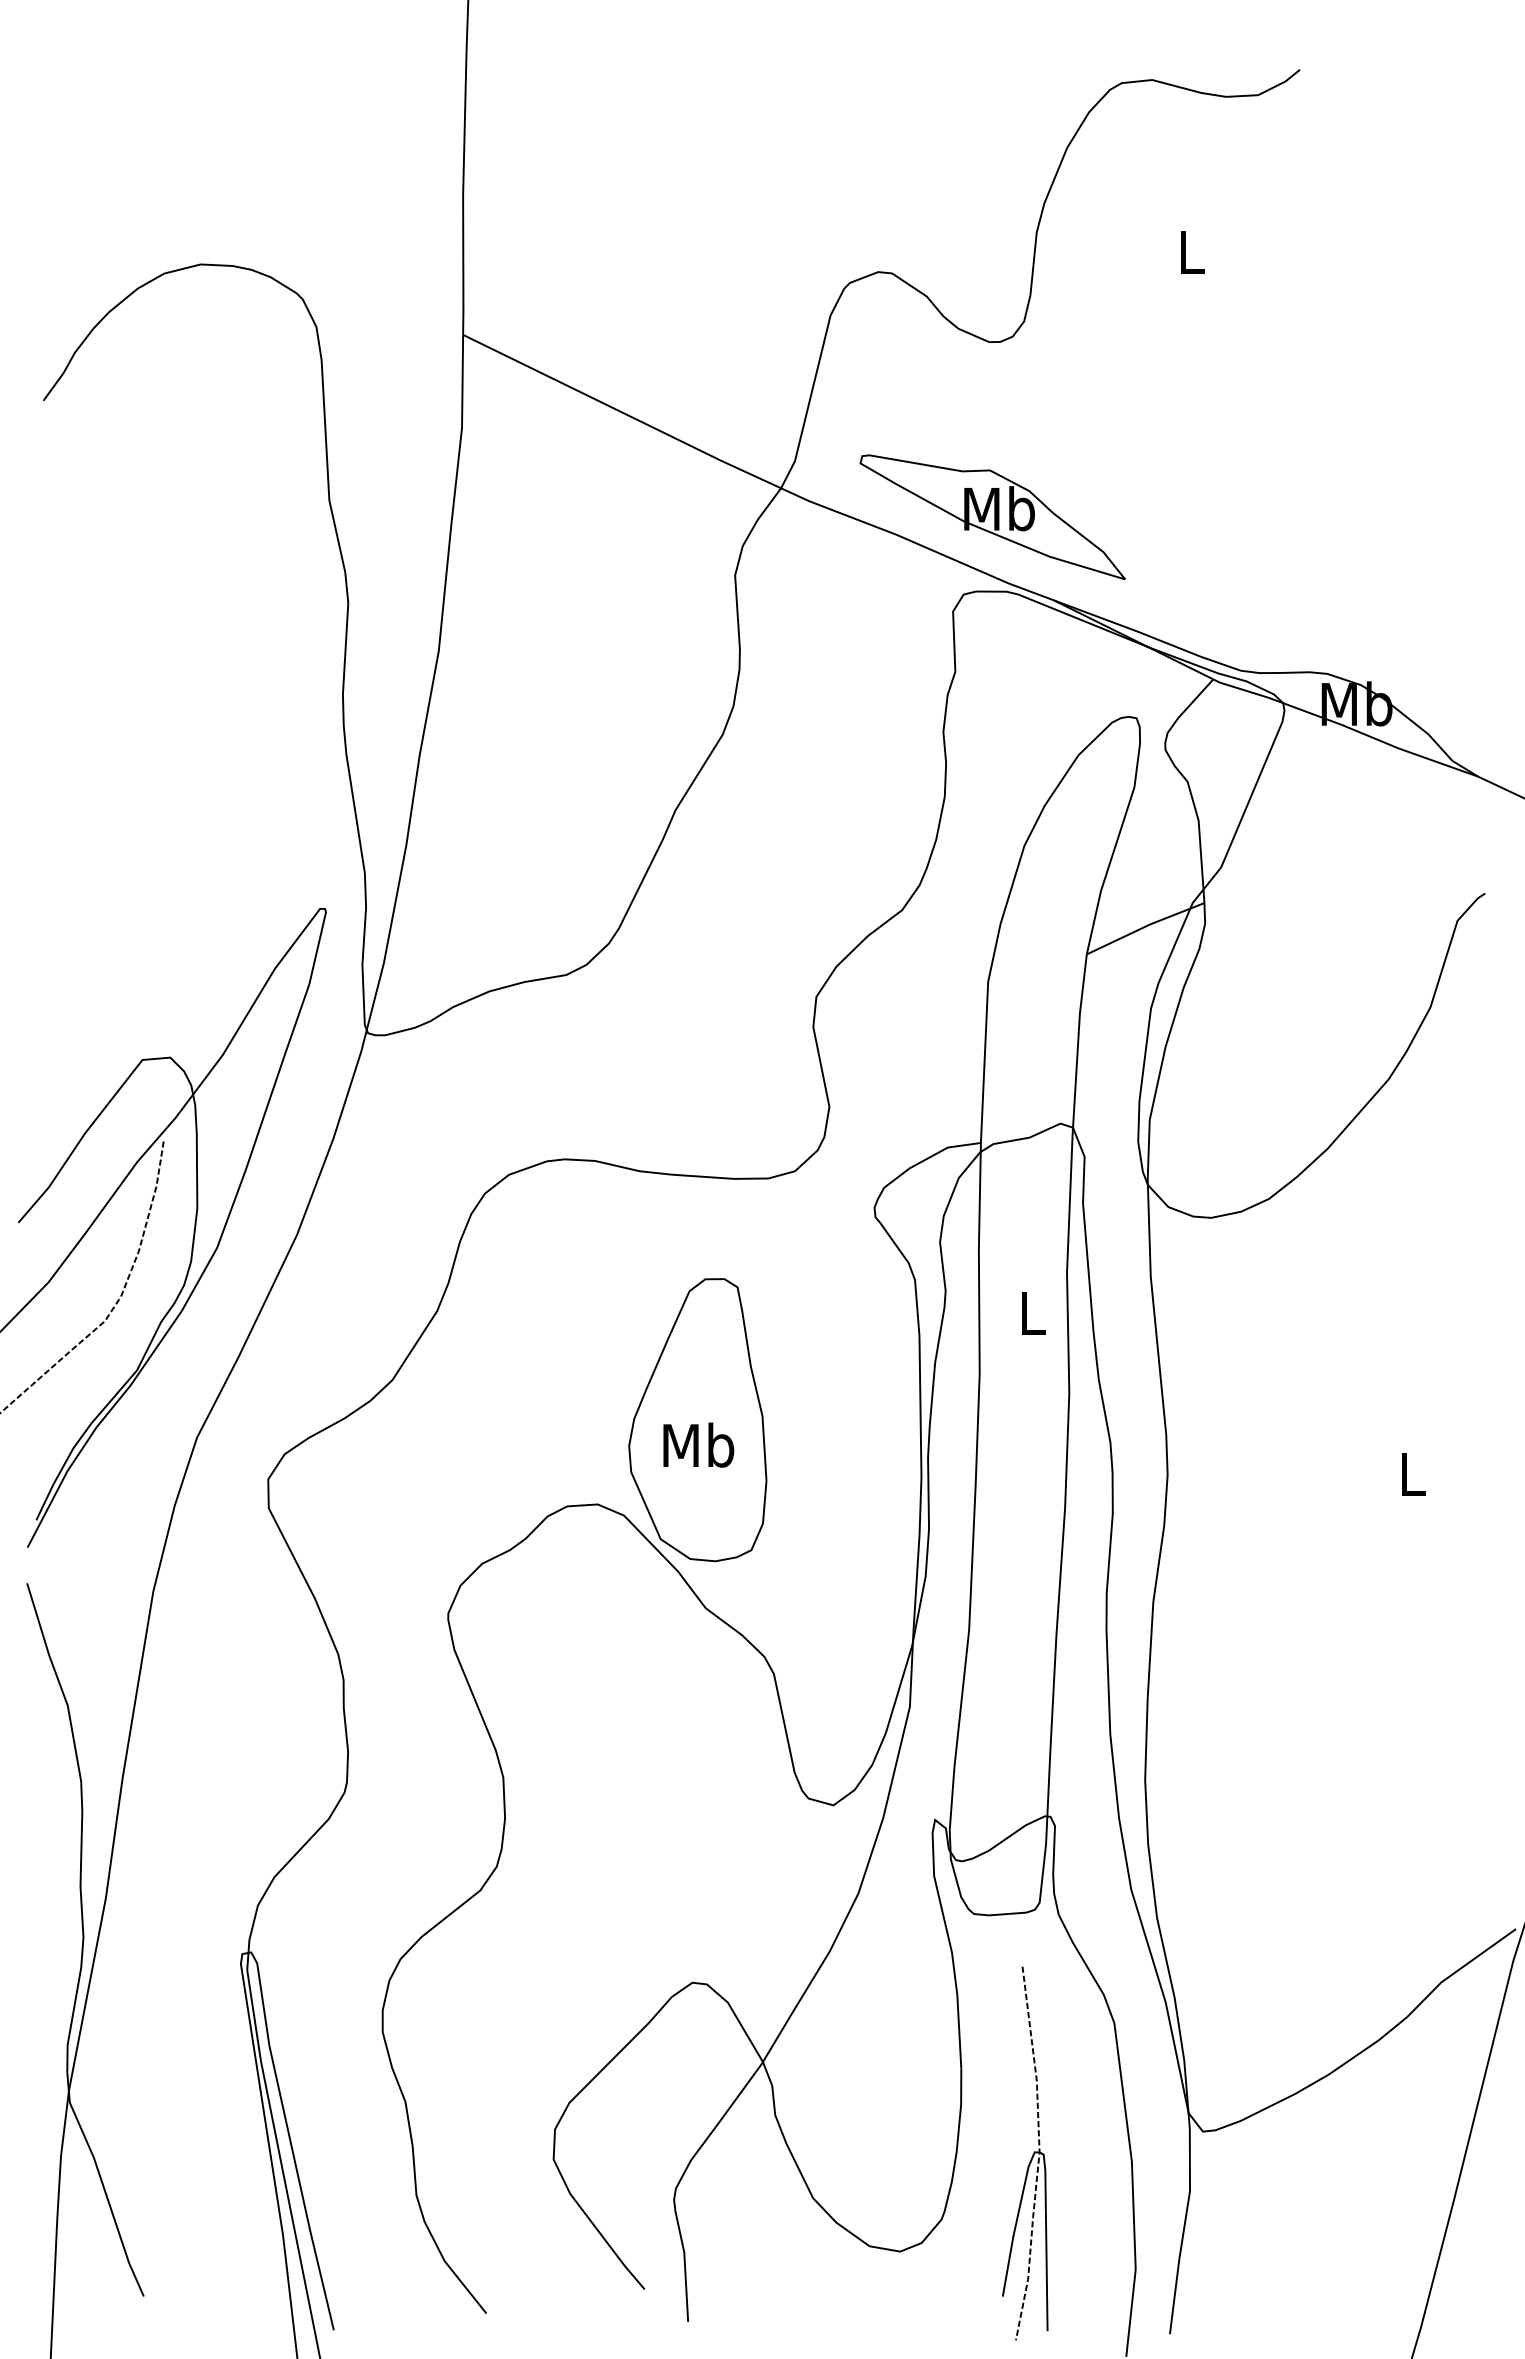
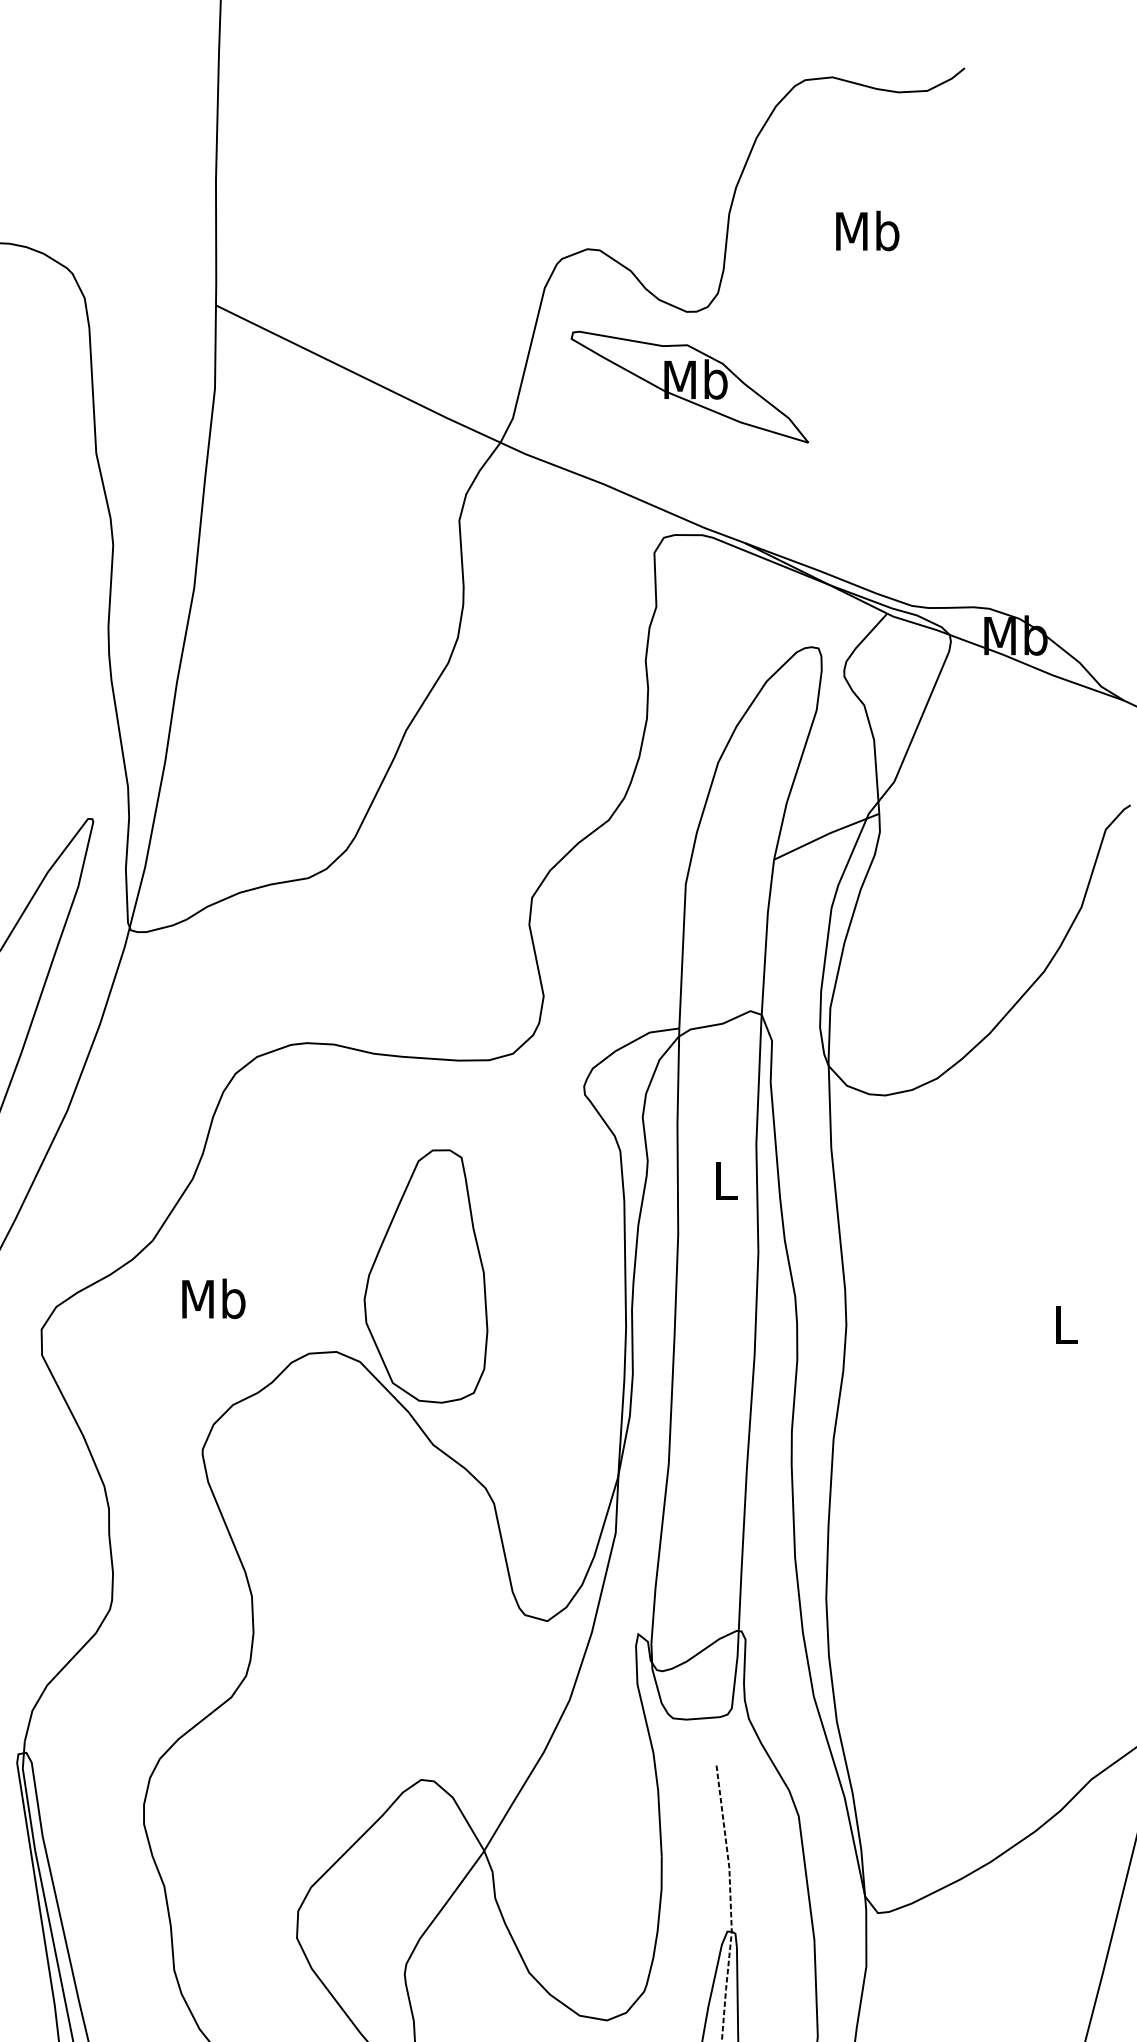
text: (1191, 251) -> (867, 230), L -> Mb
part: (992, 517) -> (689, 387), moved
text: (698, 1444) -> (213, 1298), moved

